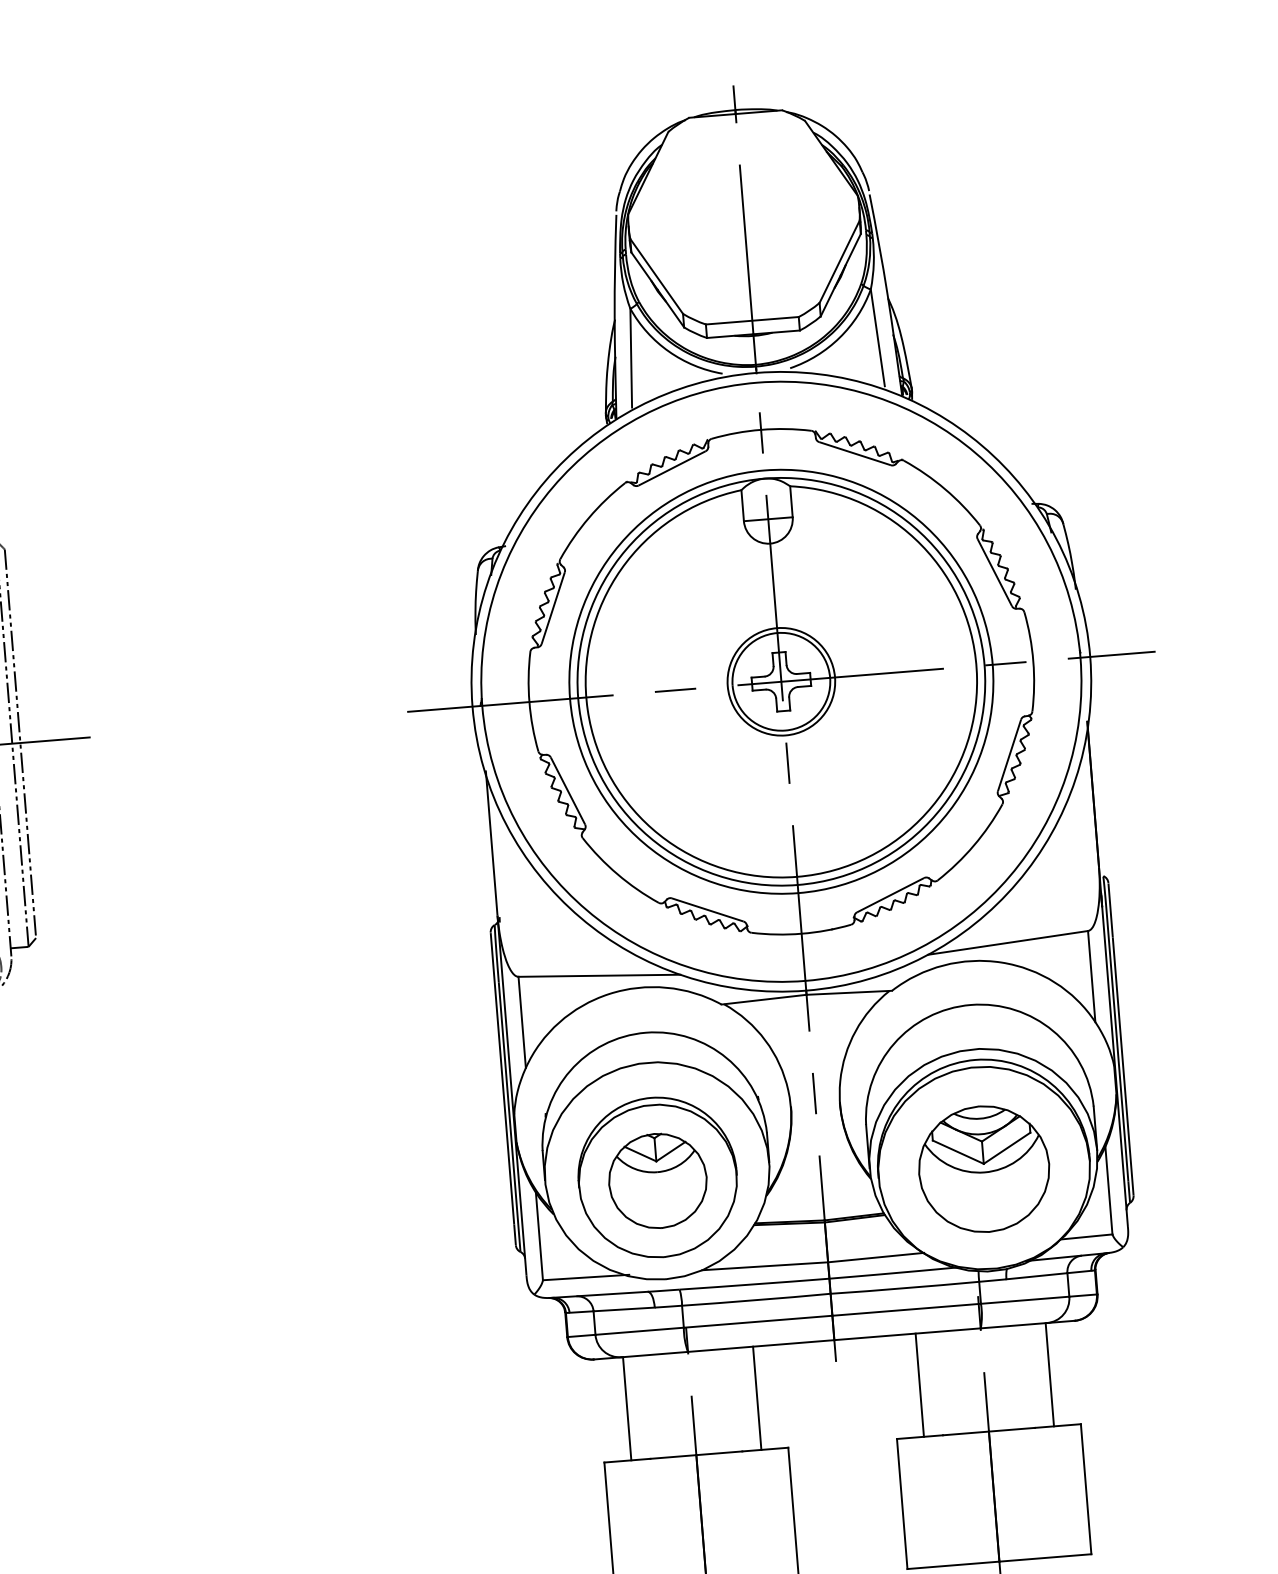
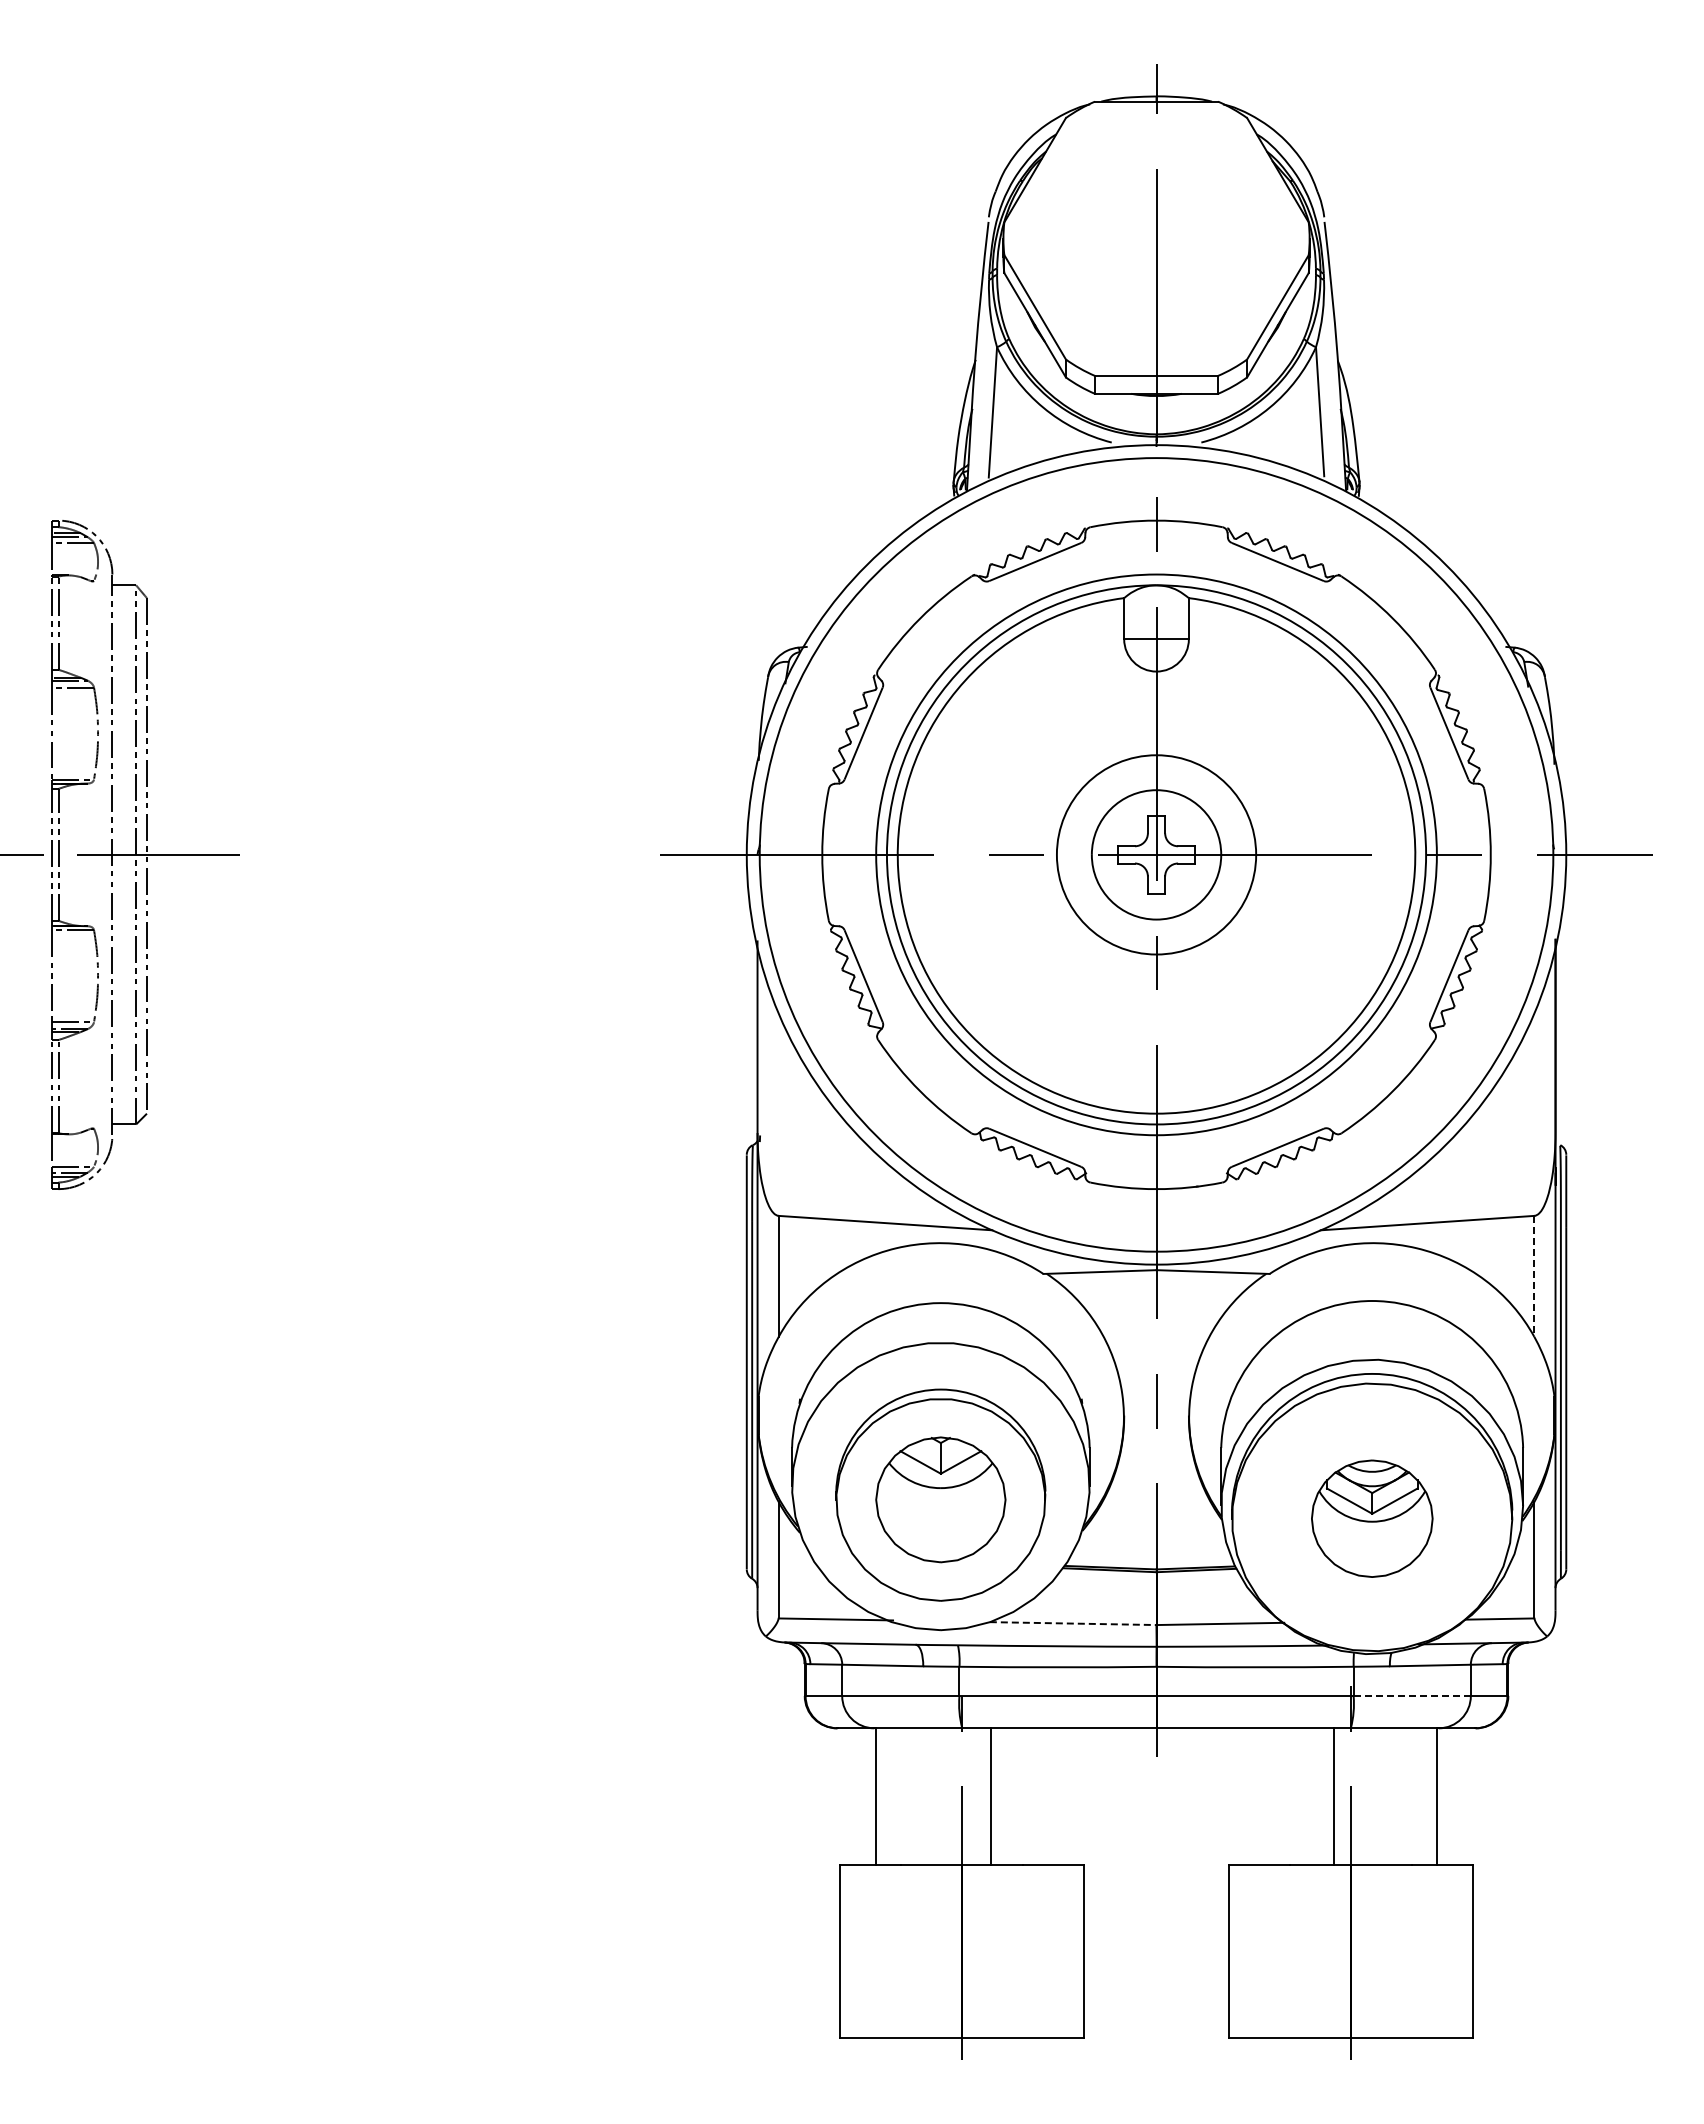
circle: (781, 681) -> (1156, 854), size x1.4
line: (1091, 976) -> (1534, 1276), solid -> dashed
part: (984, 1168) -> (1372, 1518), size x0.7
line: (765, 1266) -> (1073, 1623), solid -> dashed
line: (1025, 1299) -> (1412, 1695), solid -> dashed
line: (919, 1385) -> (1334, 1796), moved
line: (757, 1398) -> (990, 1796), moved

